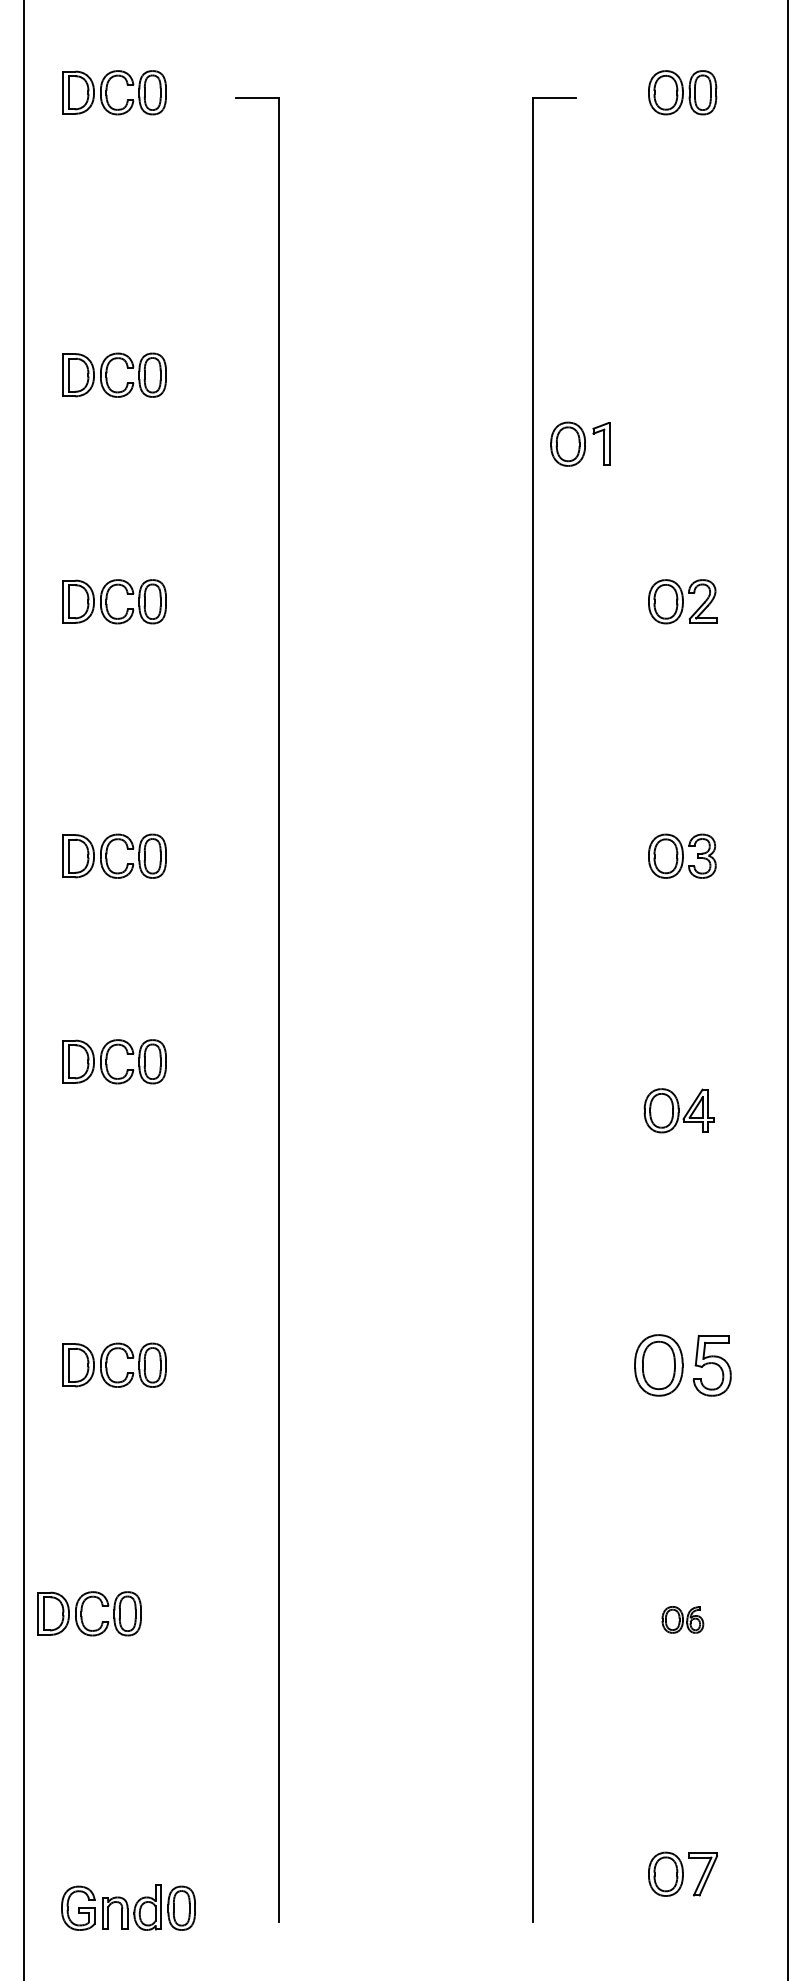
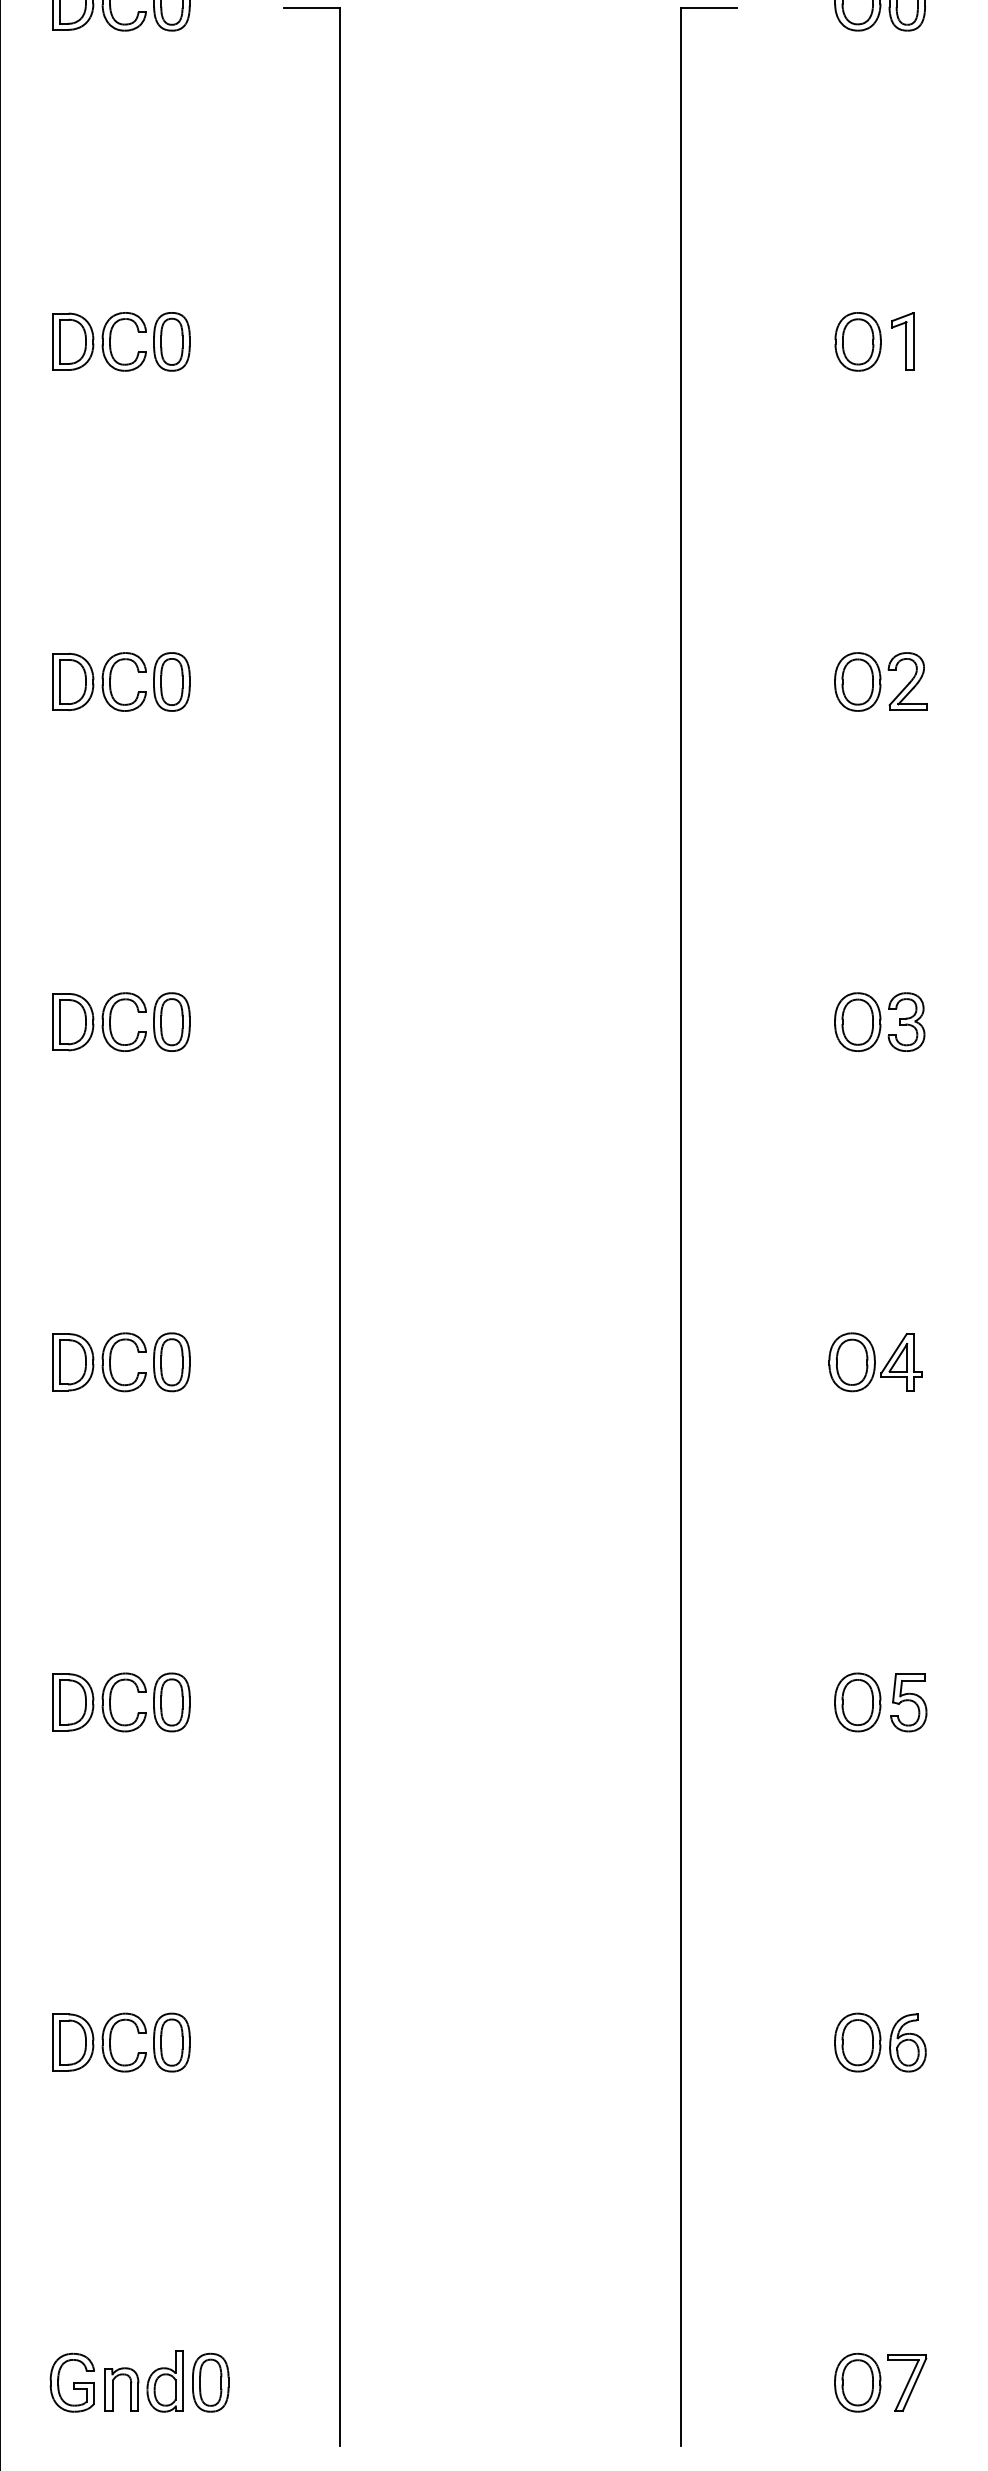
part: (107, 373) -> (111, 339), moved
part: (580, 443) -> (874, 340), moved
part: (107, 1059) -> (111, 1359), moved
part: (683, 1364) -> (881, 1701), size x0.71
part: (82, 1611) -> (111, 2039), moved
part: (682, 1619) -> (879, 2042), size x1.67
part: (128, 1907) -> (139, 2381), moved

